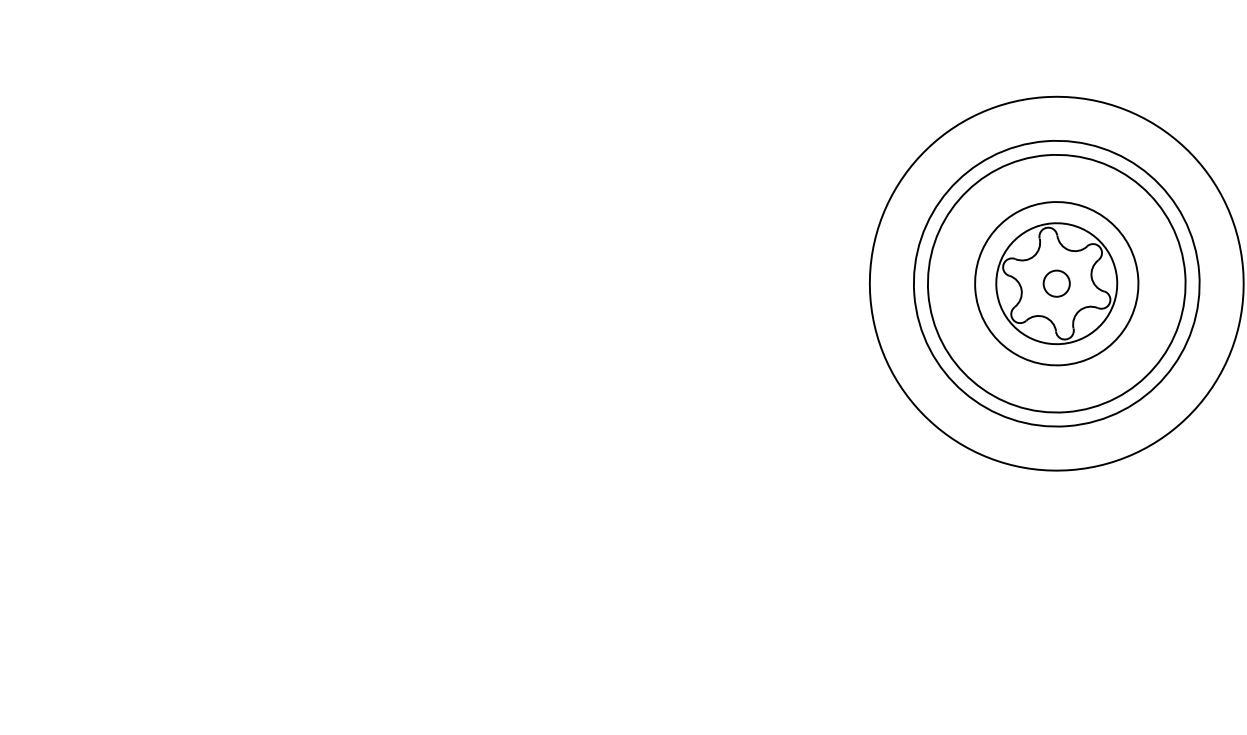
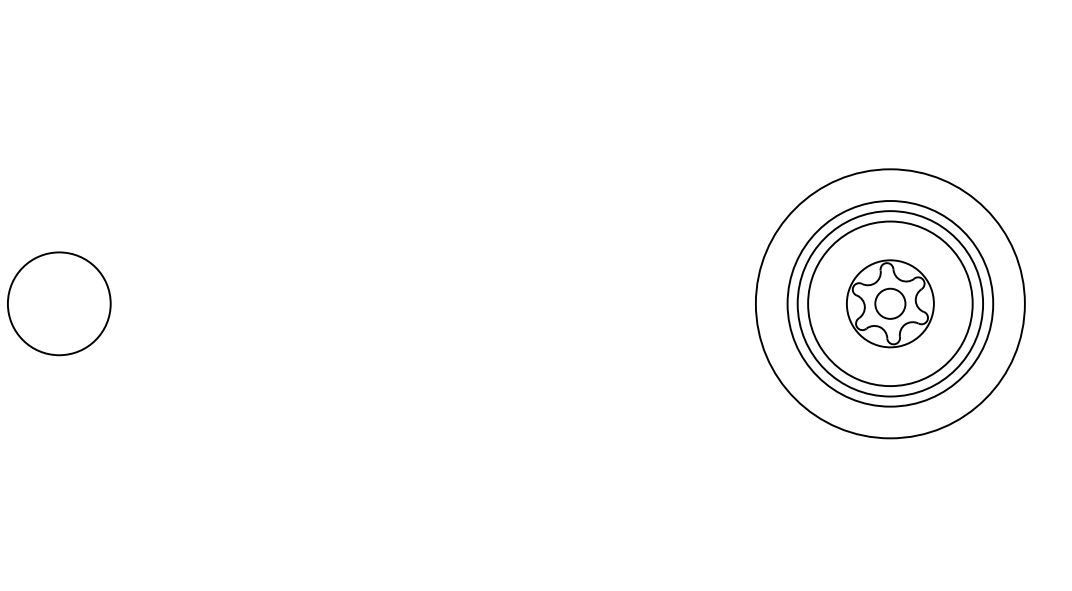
circle: (1055, 283) -> (889, 303), size x1.6
circle: (1056, 283) -> (890, 303), size x1.4

